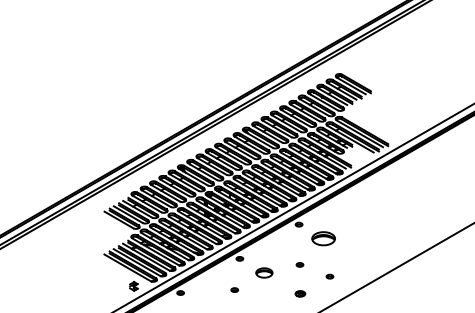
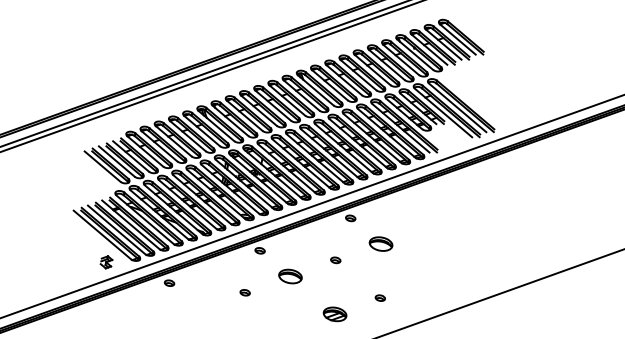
part: (323, 238) -> (381, 243), size x0.71
part: (299, 264) -> (335, 259), moved
part: (300, 293) -> (335, 314), size x1.67

